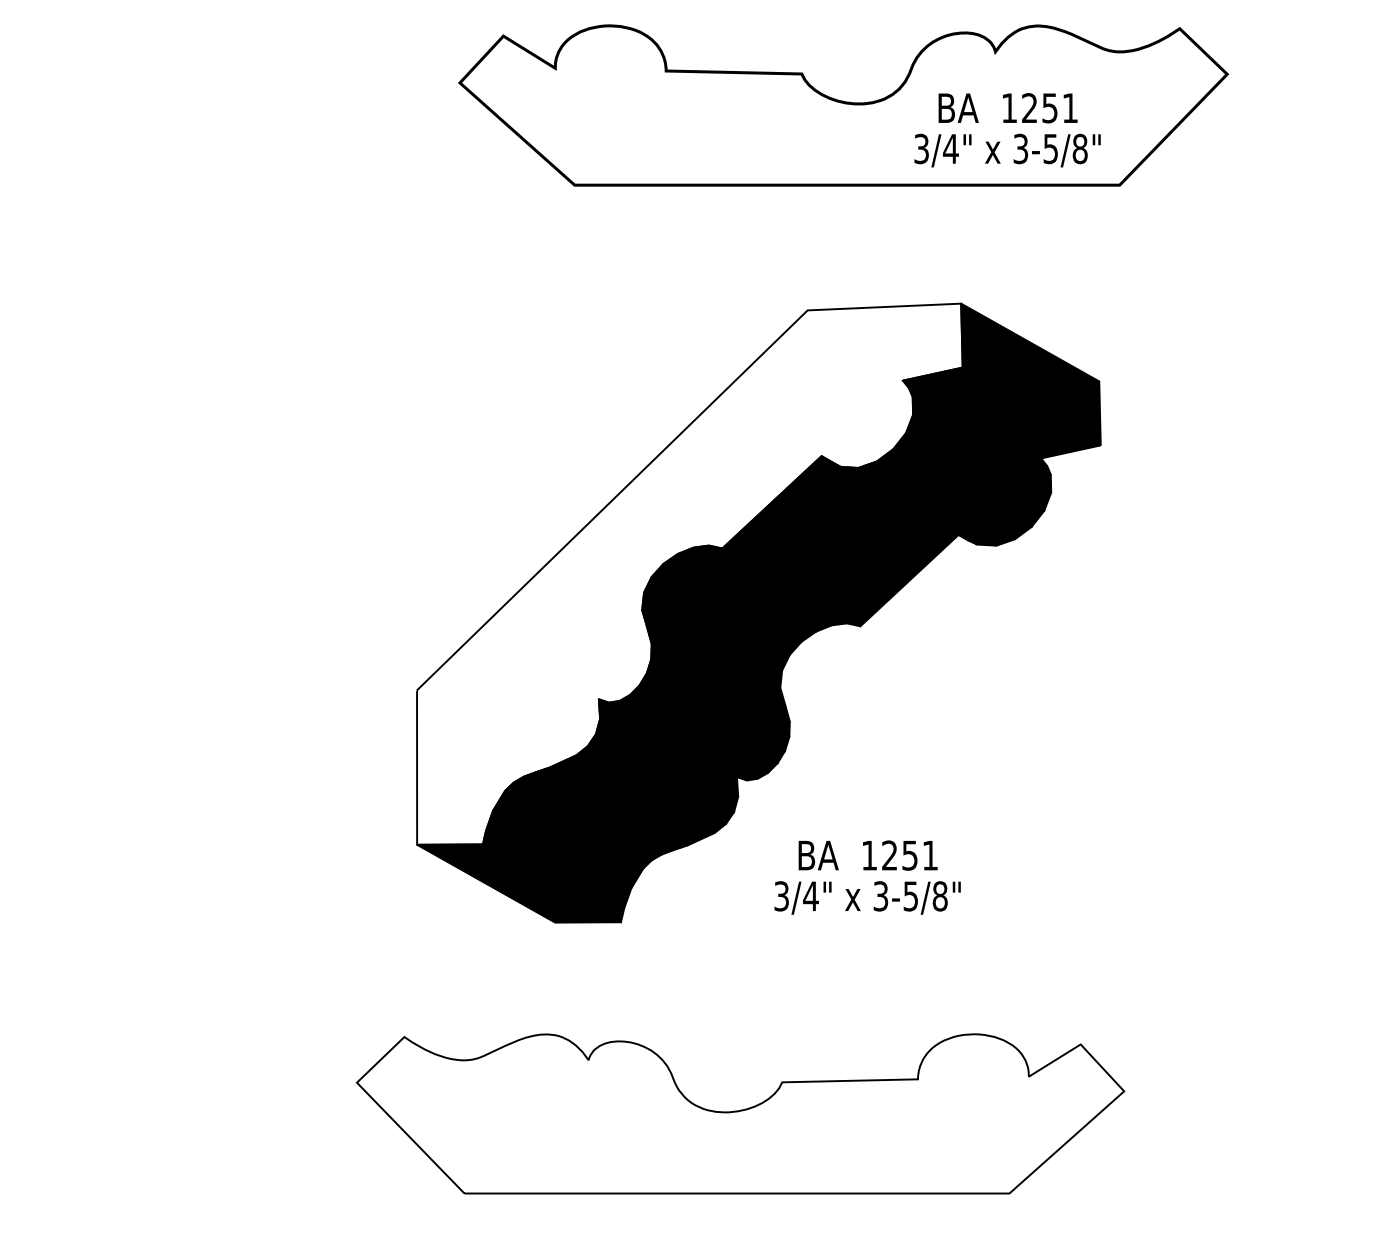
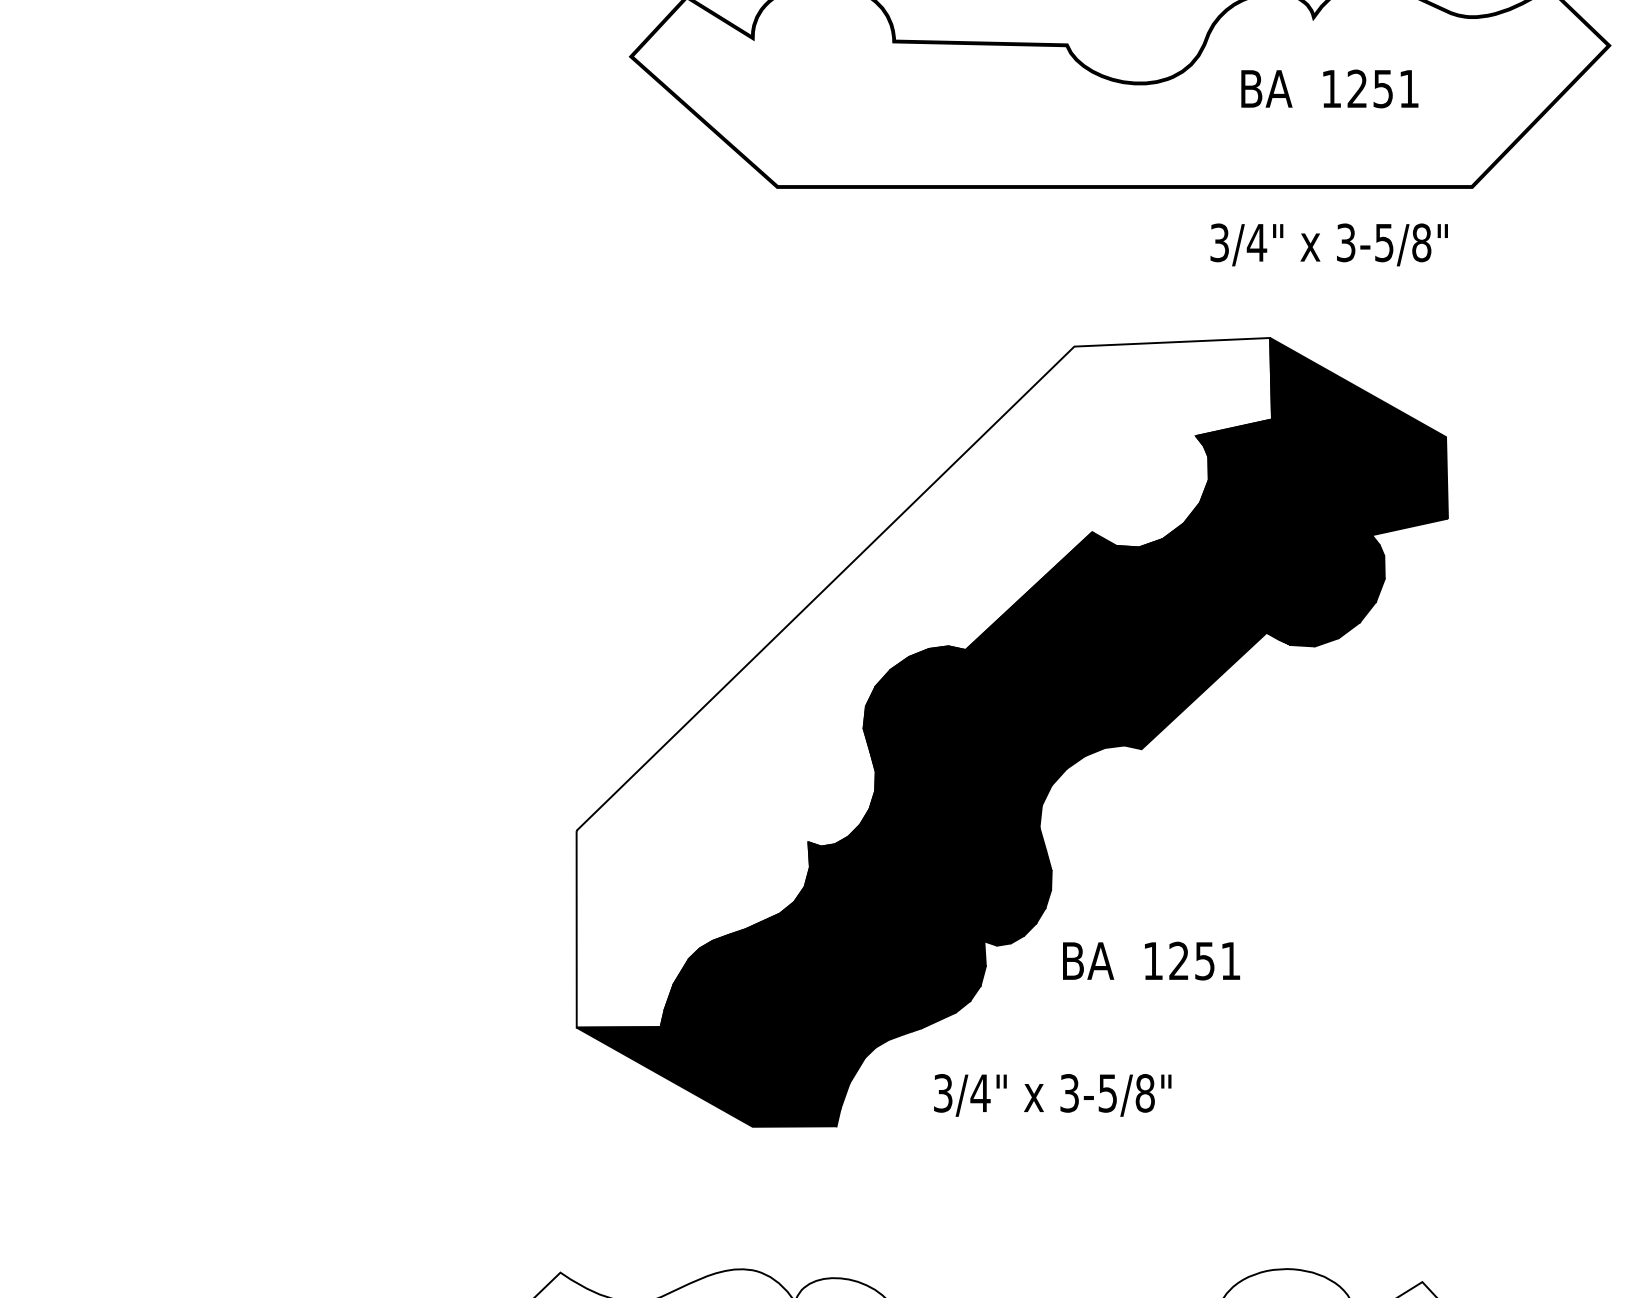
text: (1007, 150) -> (1329, 244), moved
text: (867, 855) -> (1150, 960), moved
text: (867, 897) -> (1052, 1094), moved

